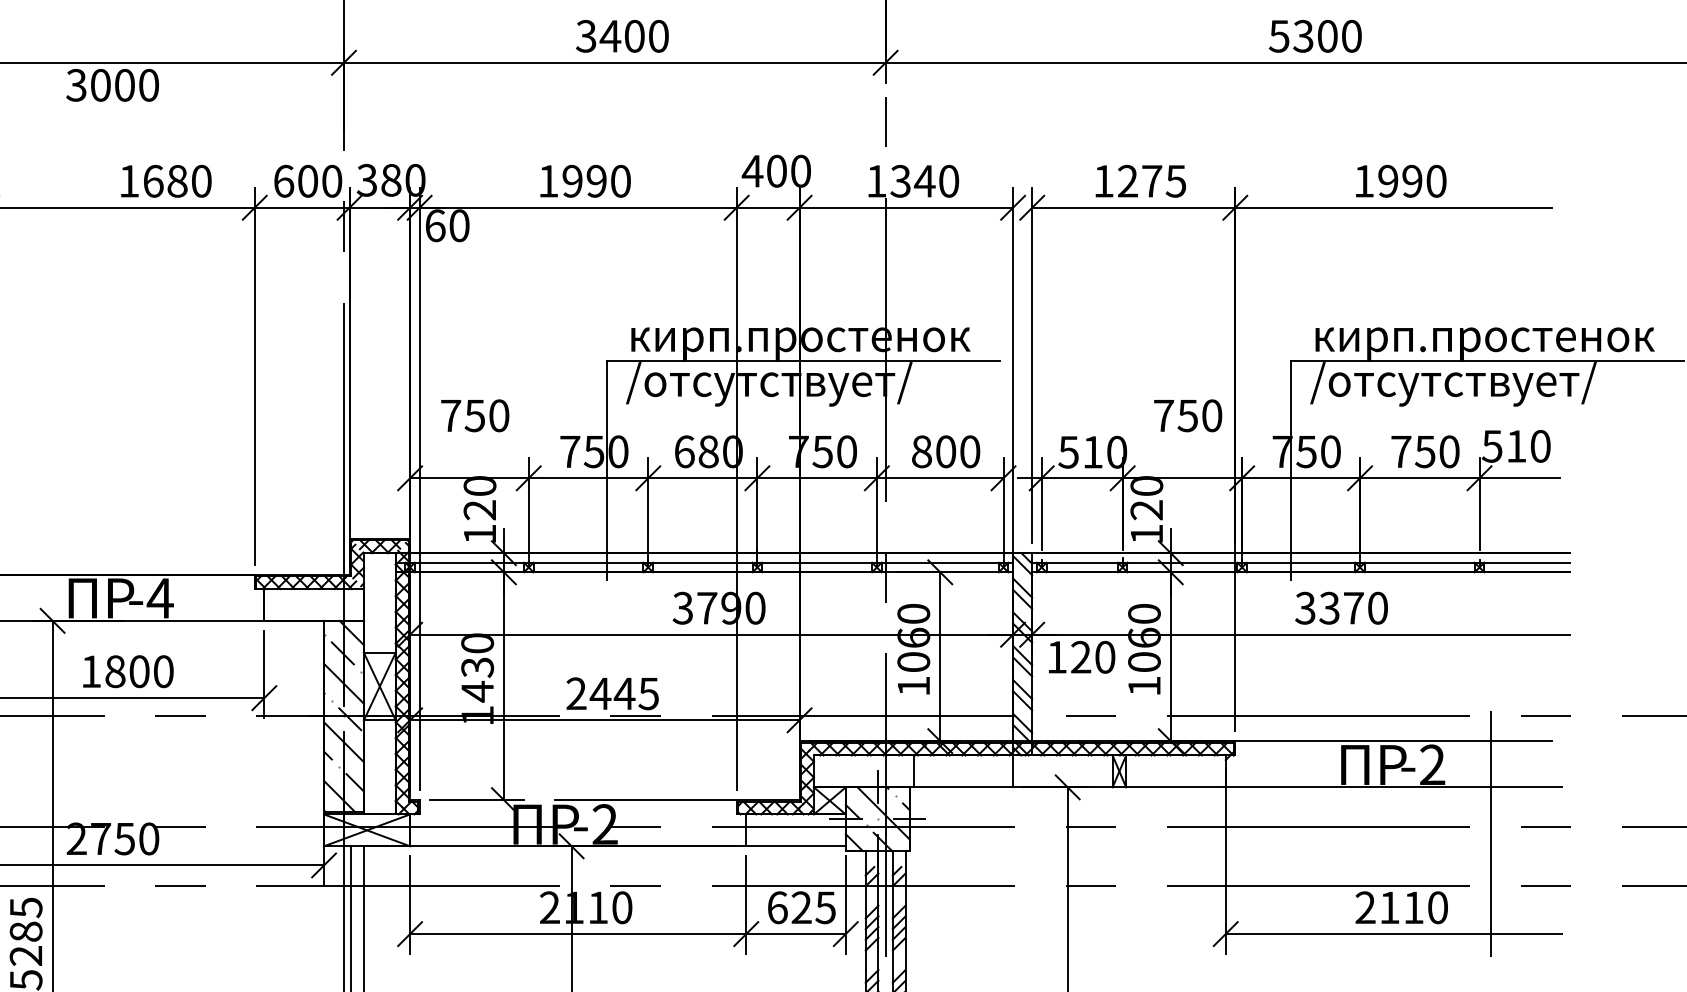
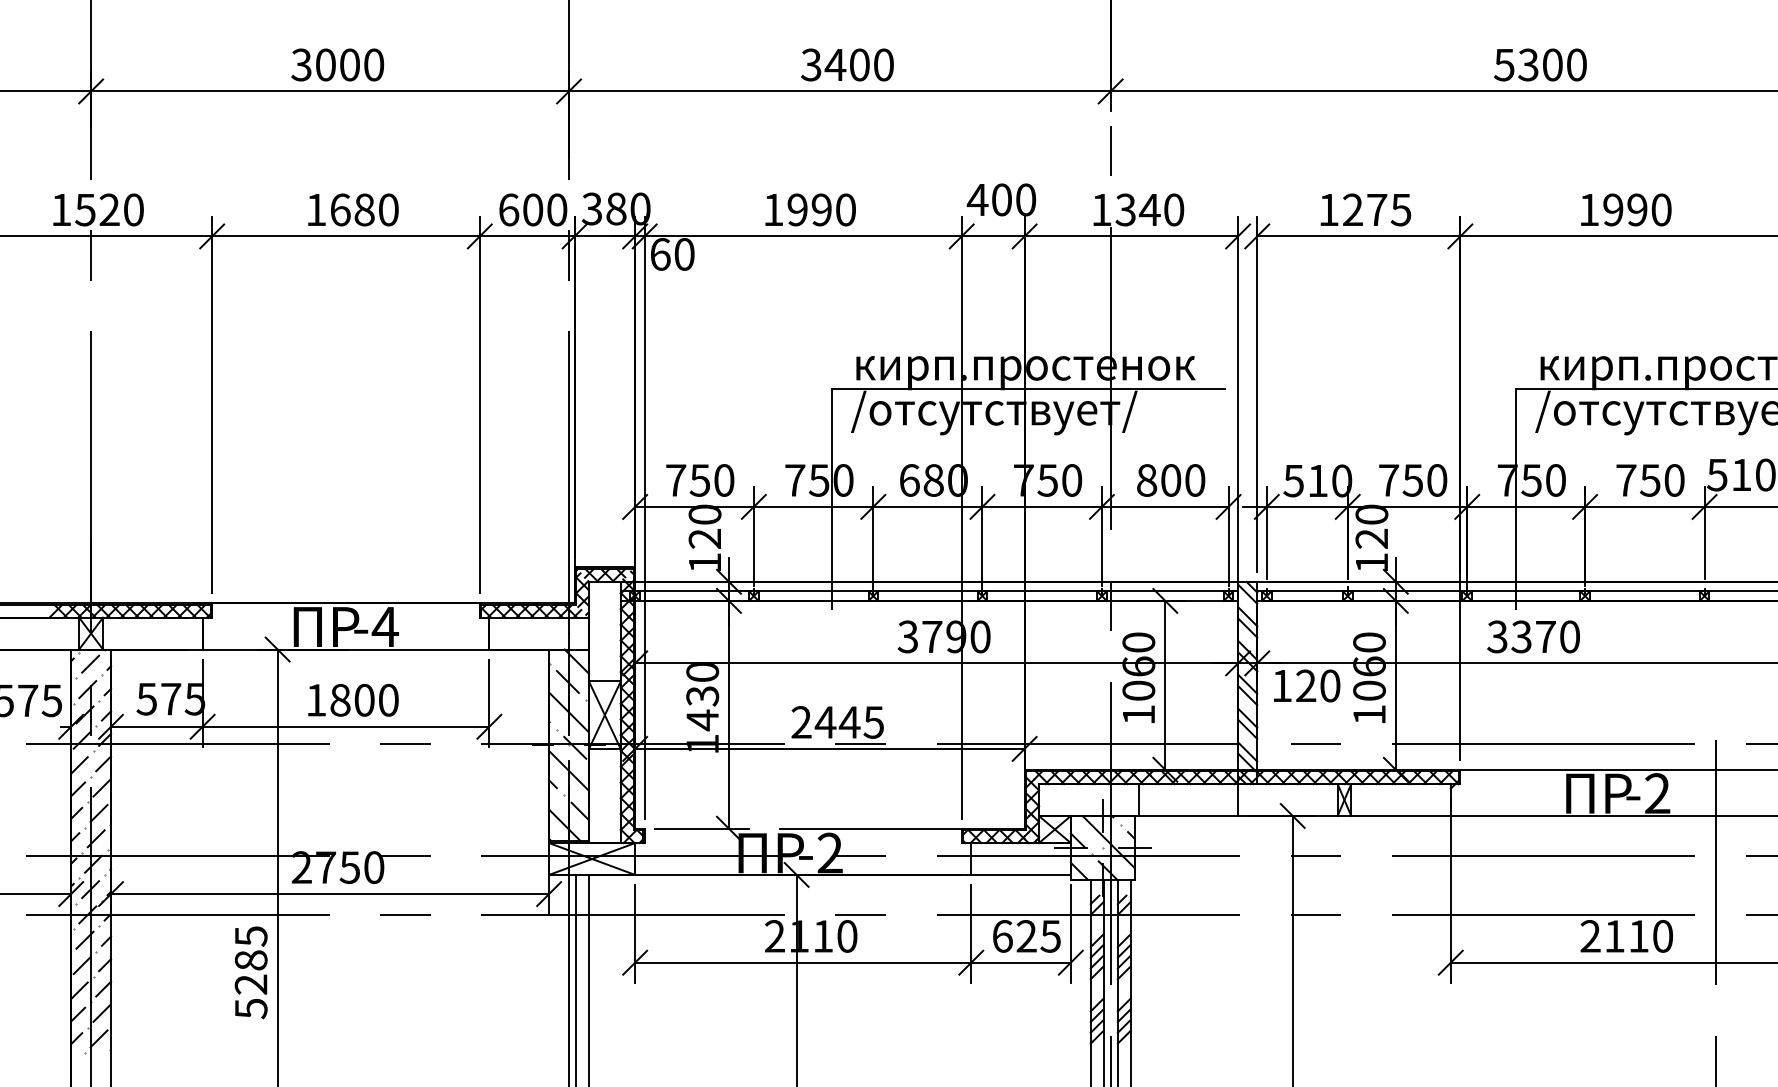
text: (112, 84) -> (337, 64), moved
text: (166, 180) -> (353, 209), moved
text: (475, 415) -> (700, 480), moved
text: (1188, 415) -> (1413, 480), moved
text: (1341, 607) -> (1533, 636), moved

